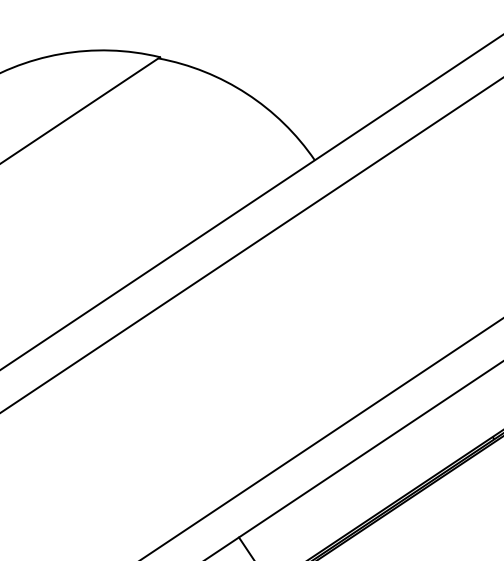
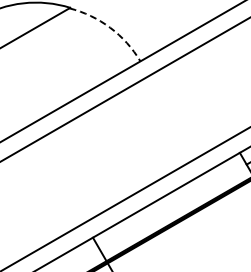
arc: (247, 93) -> (110, 27), solid -> dashed

